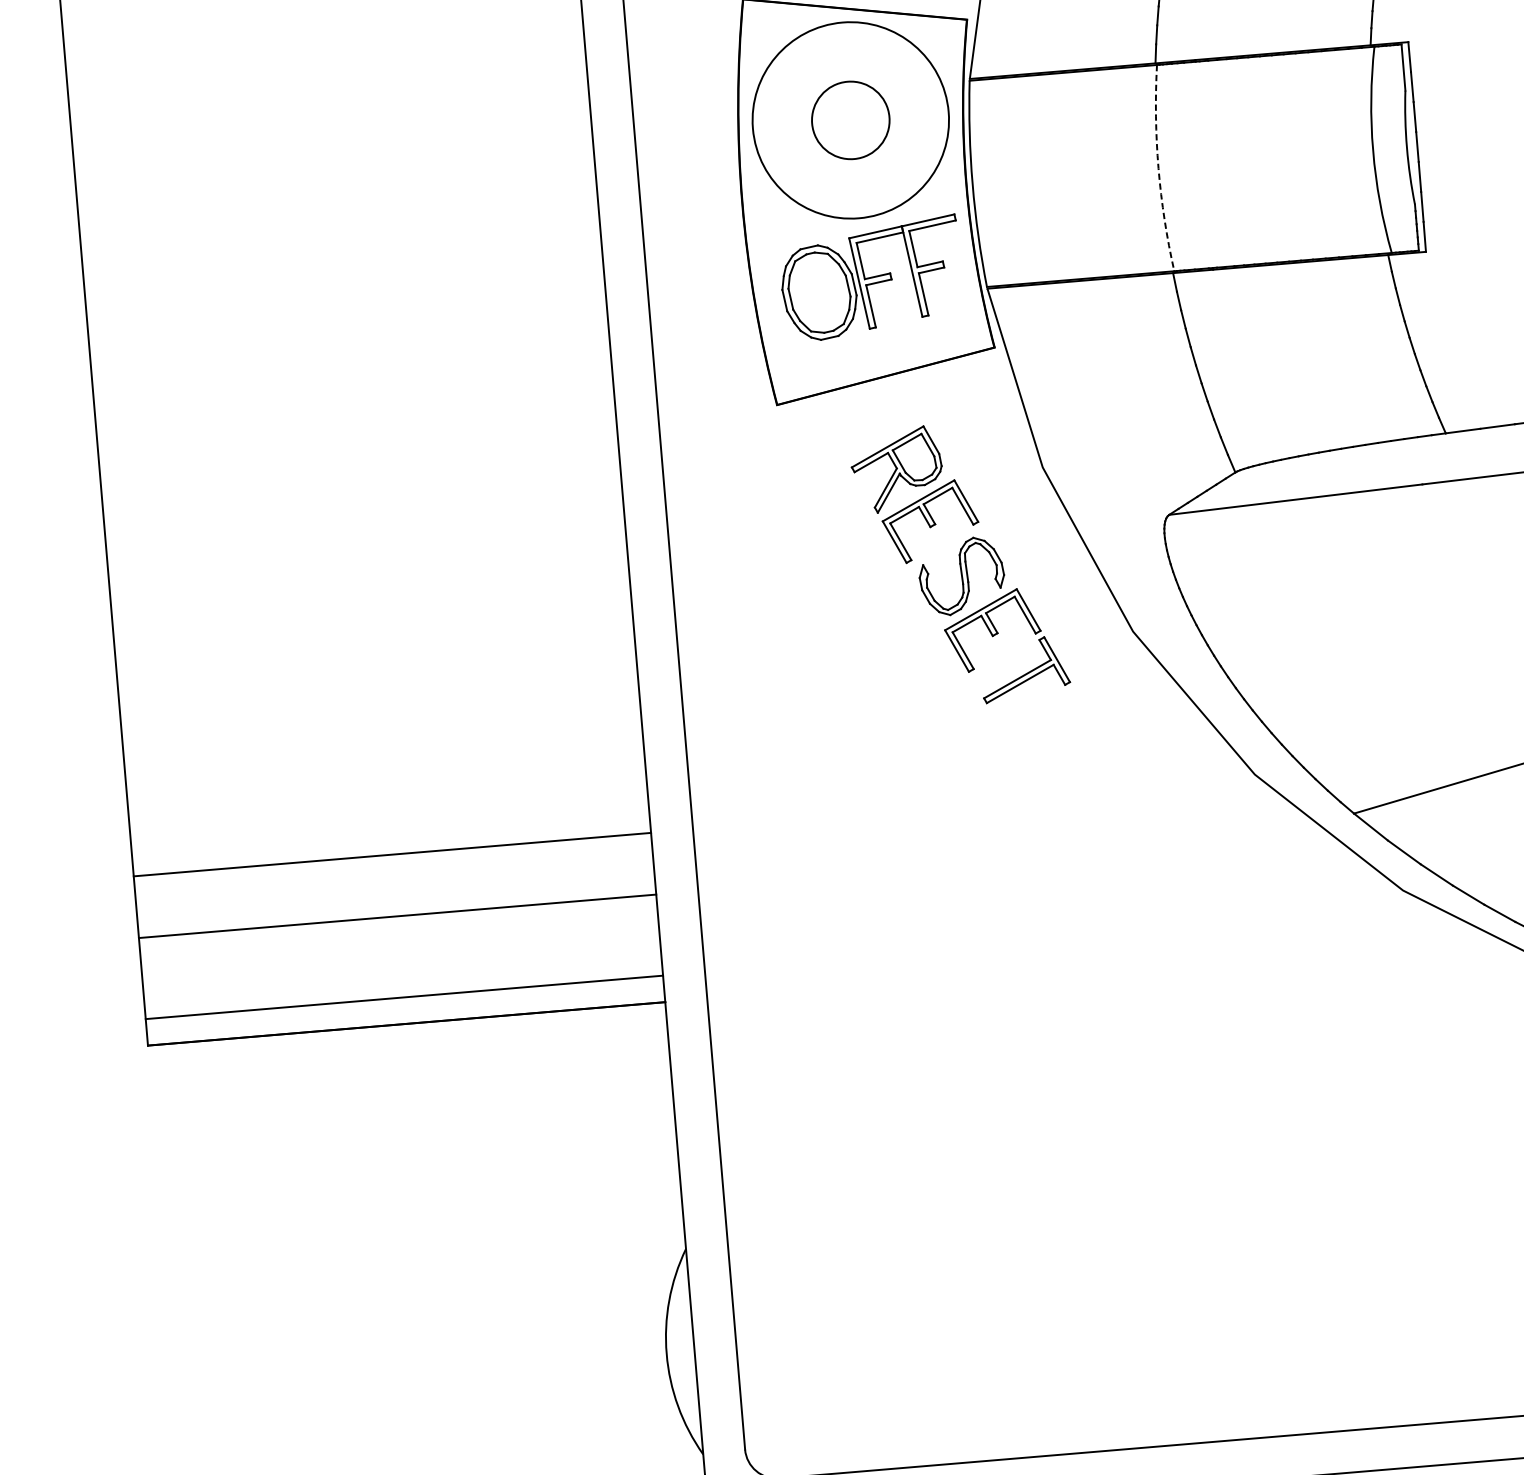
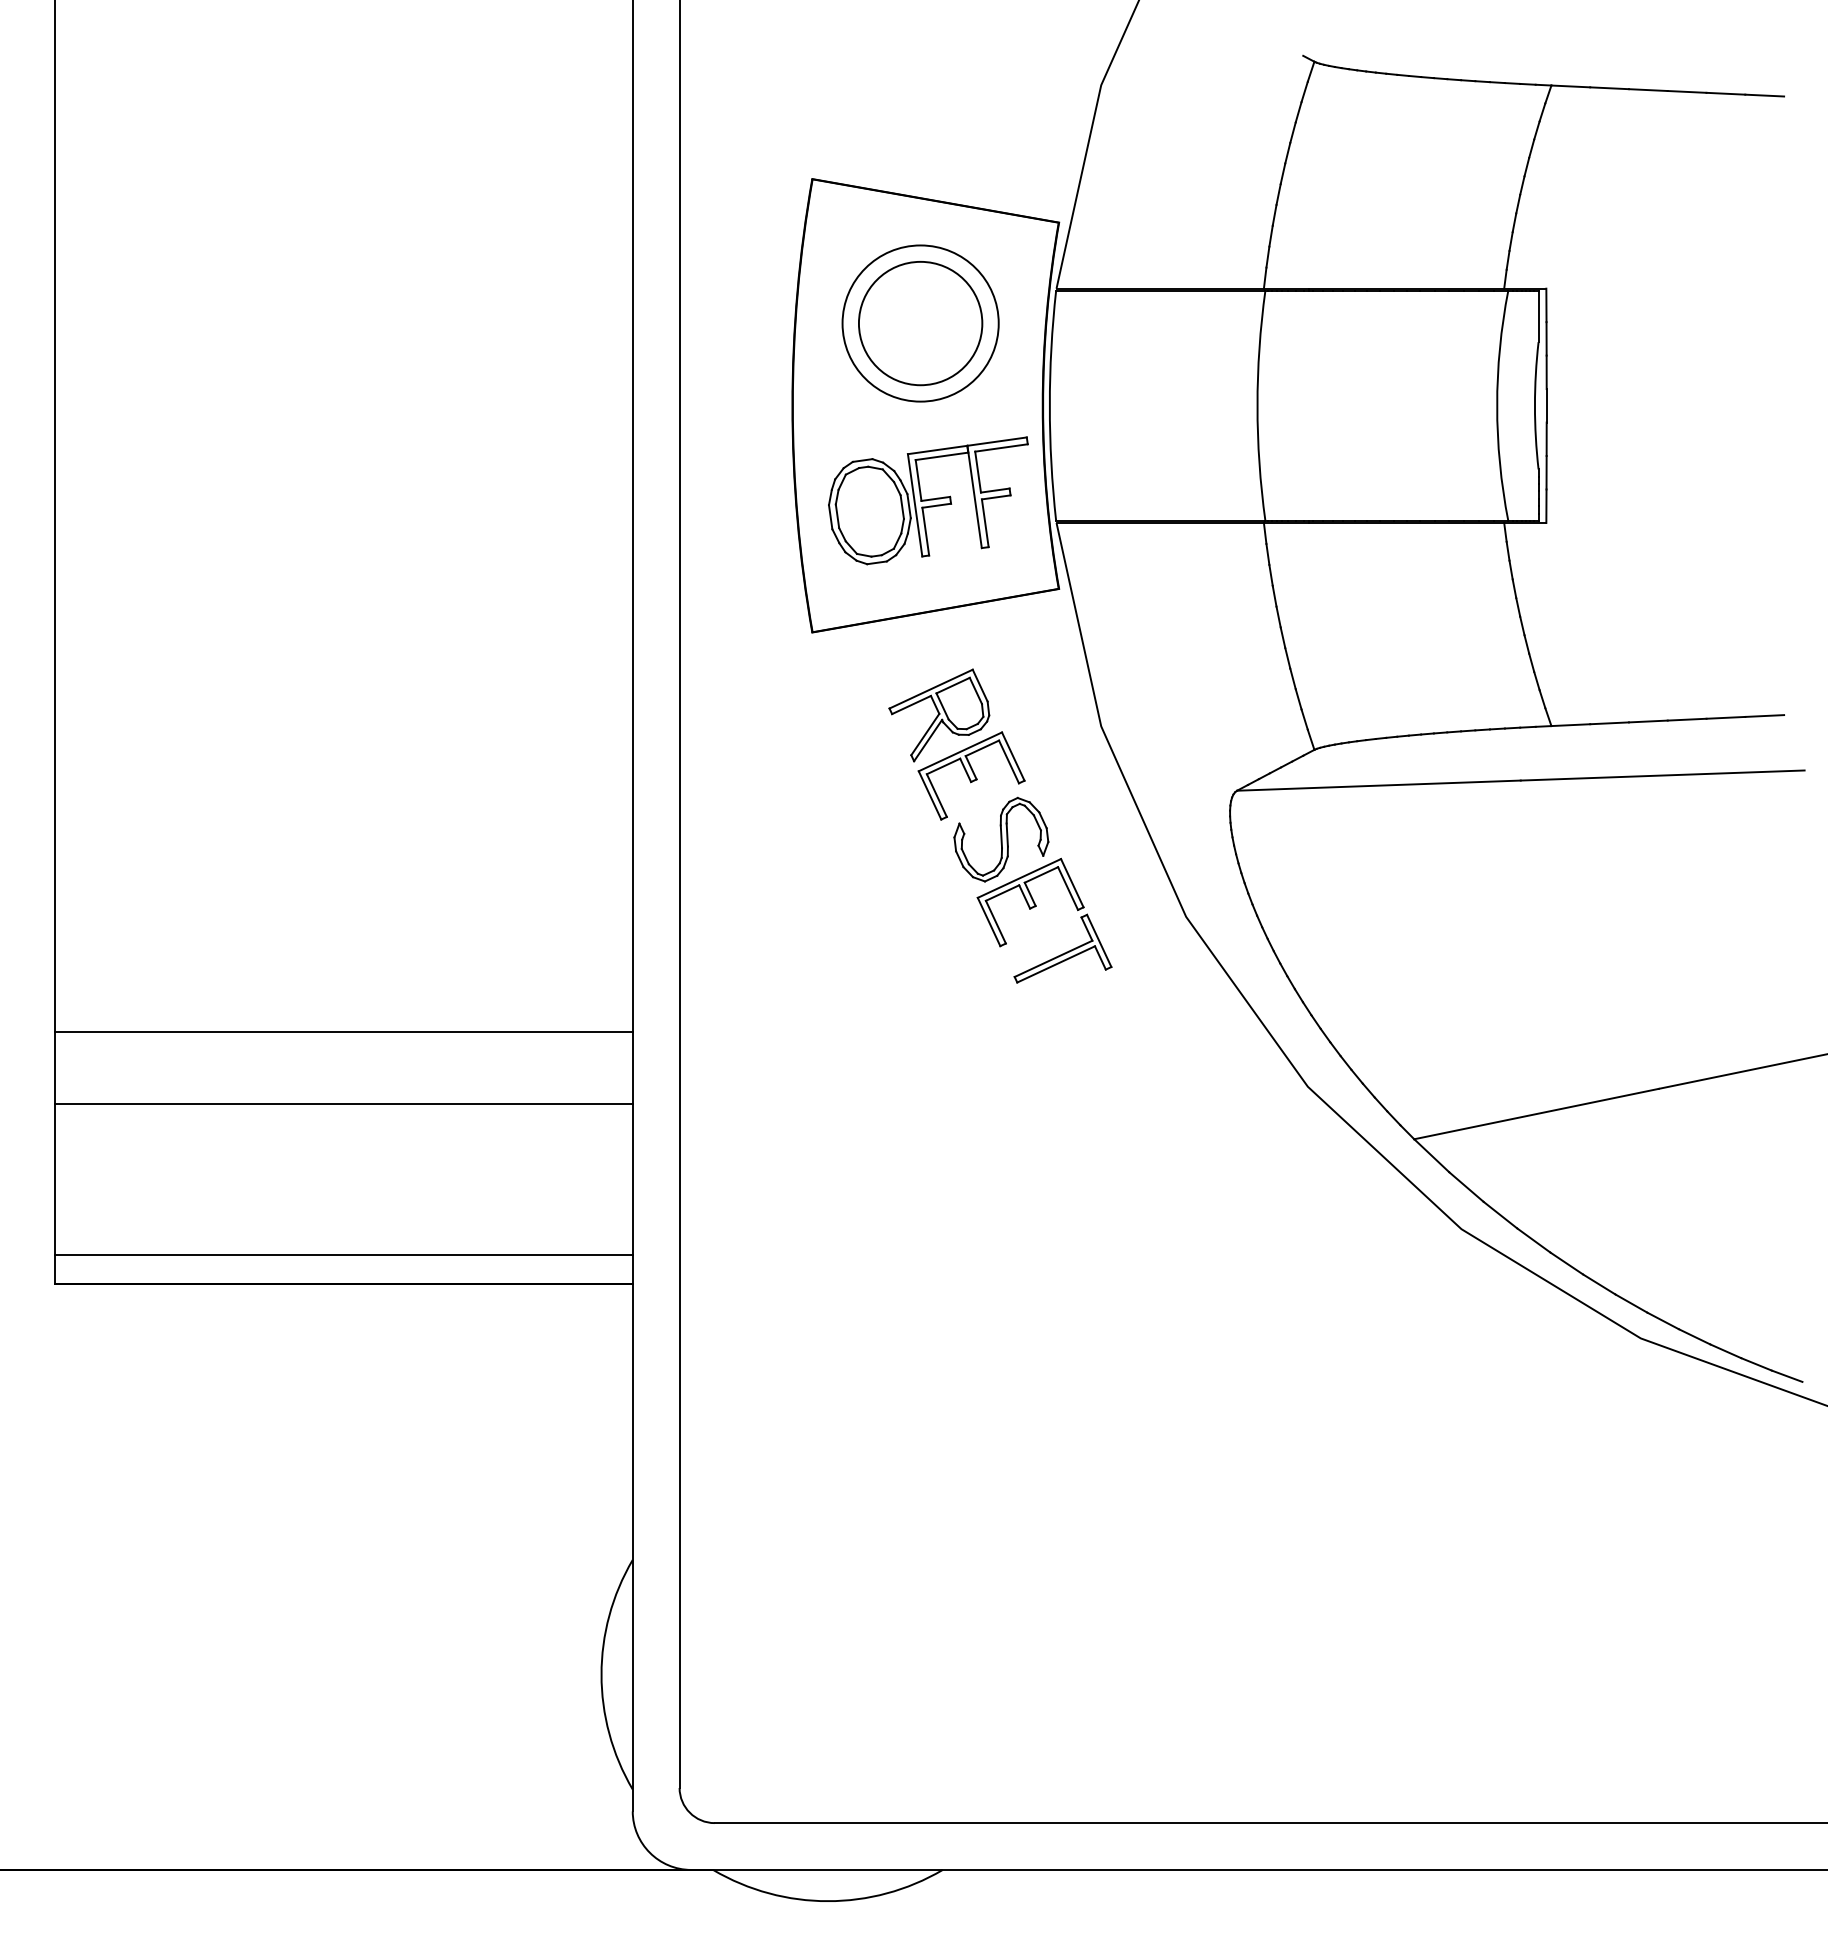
circle: (850, 120) -> (920, 323), size x0.71
circle: (850, 120) -> (920, 323), size x1.43
arc: (1158, 168) -> (1257, 405), dashed -> solid
line: (392, 854) -> (343, 1032), moved
line: (397, 916) -> (343, 1104), moved

